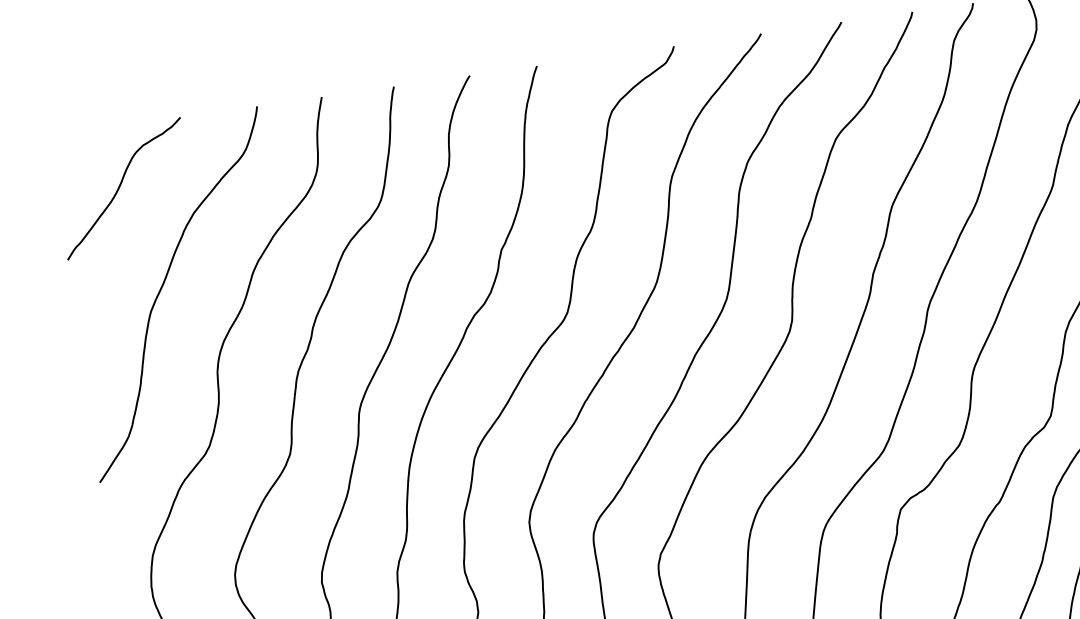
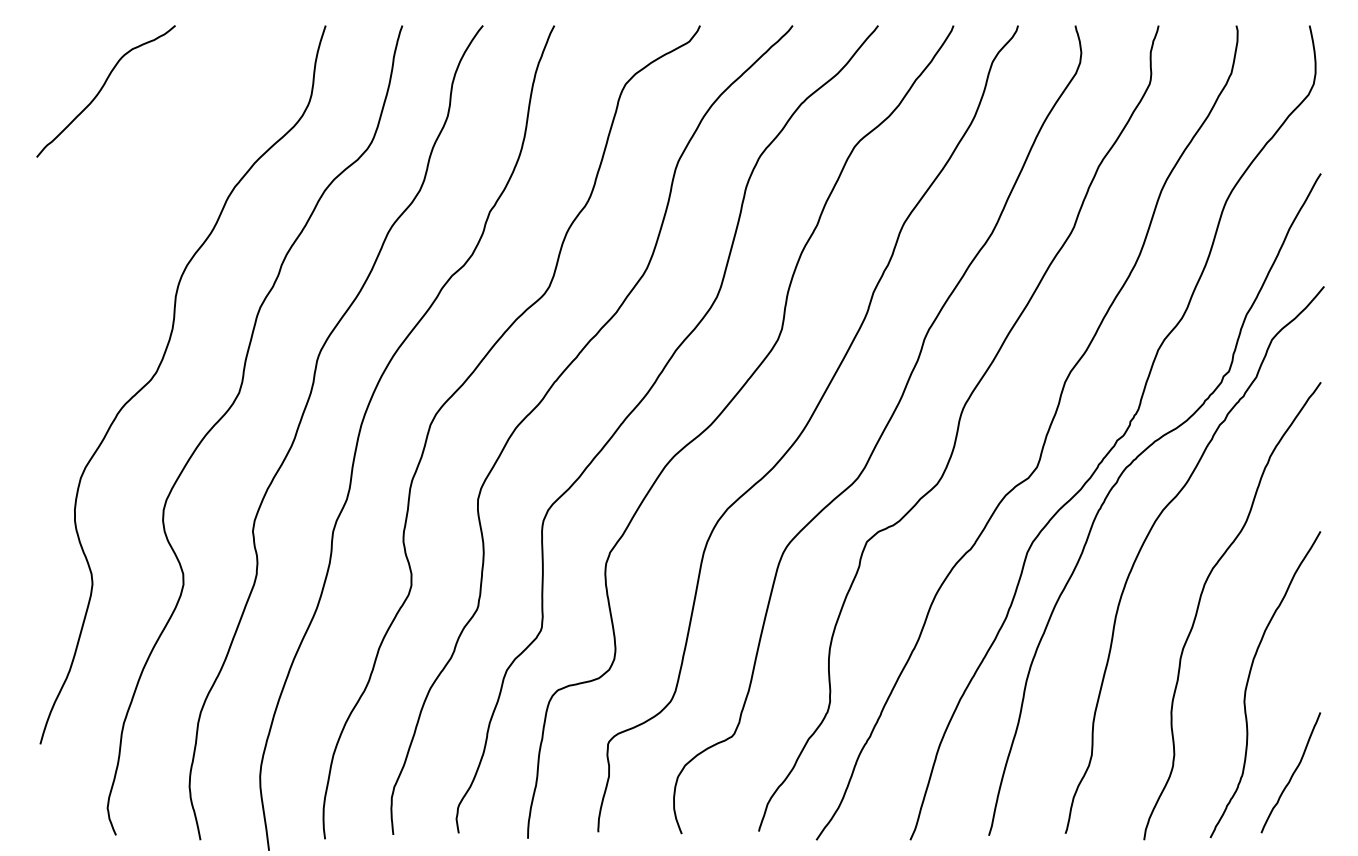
curve: (162, 287) -> (131, 200), removed

